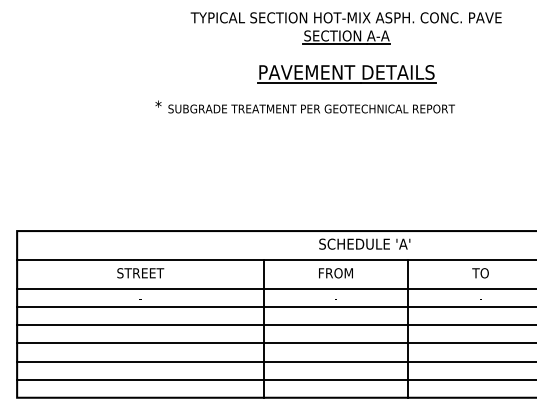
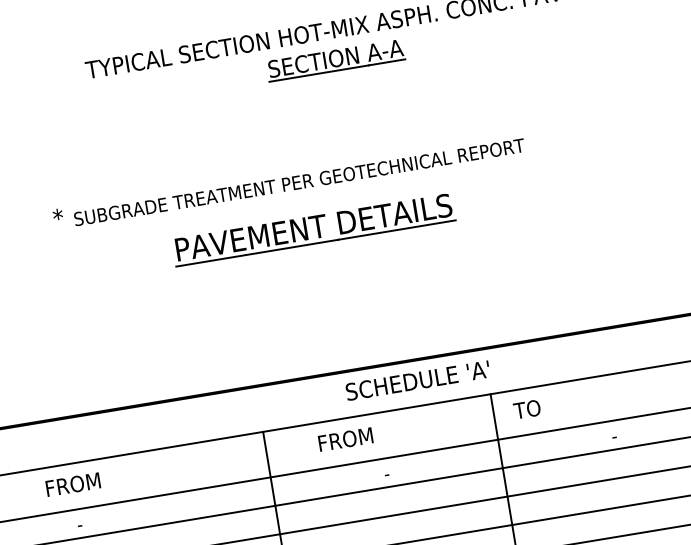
part: (346, 74) -> (313, 230), moved
text: (140, 273) -> (73, 484), STREET -> FROM
text: (335, 273) -> (345, 440), moved
text: (480, 273) -> (527, 409), moved

